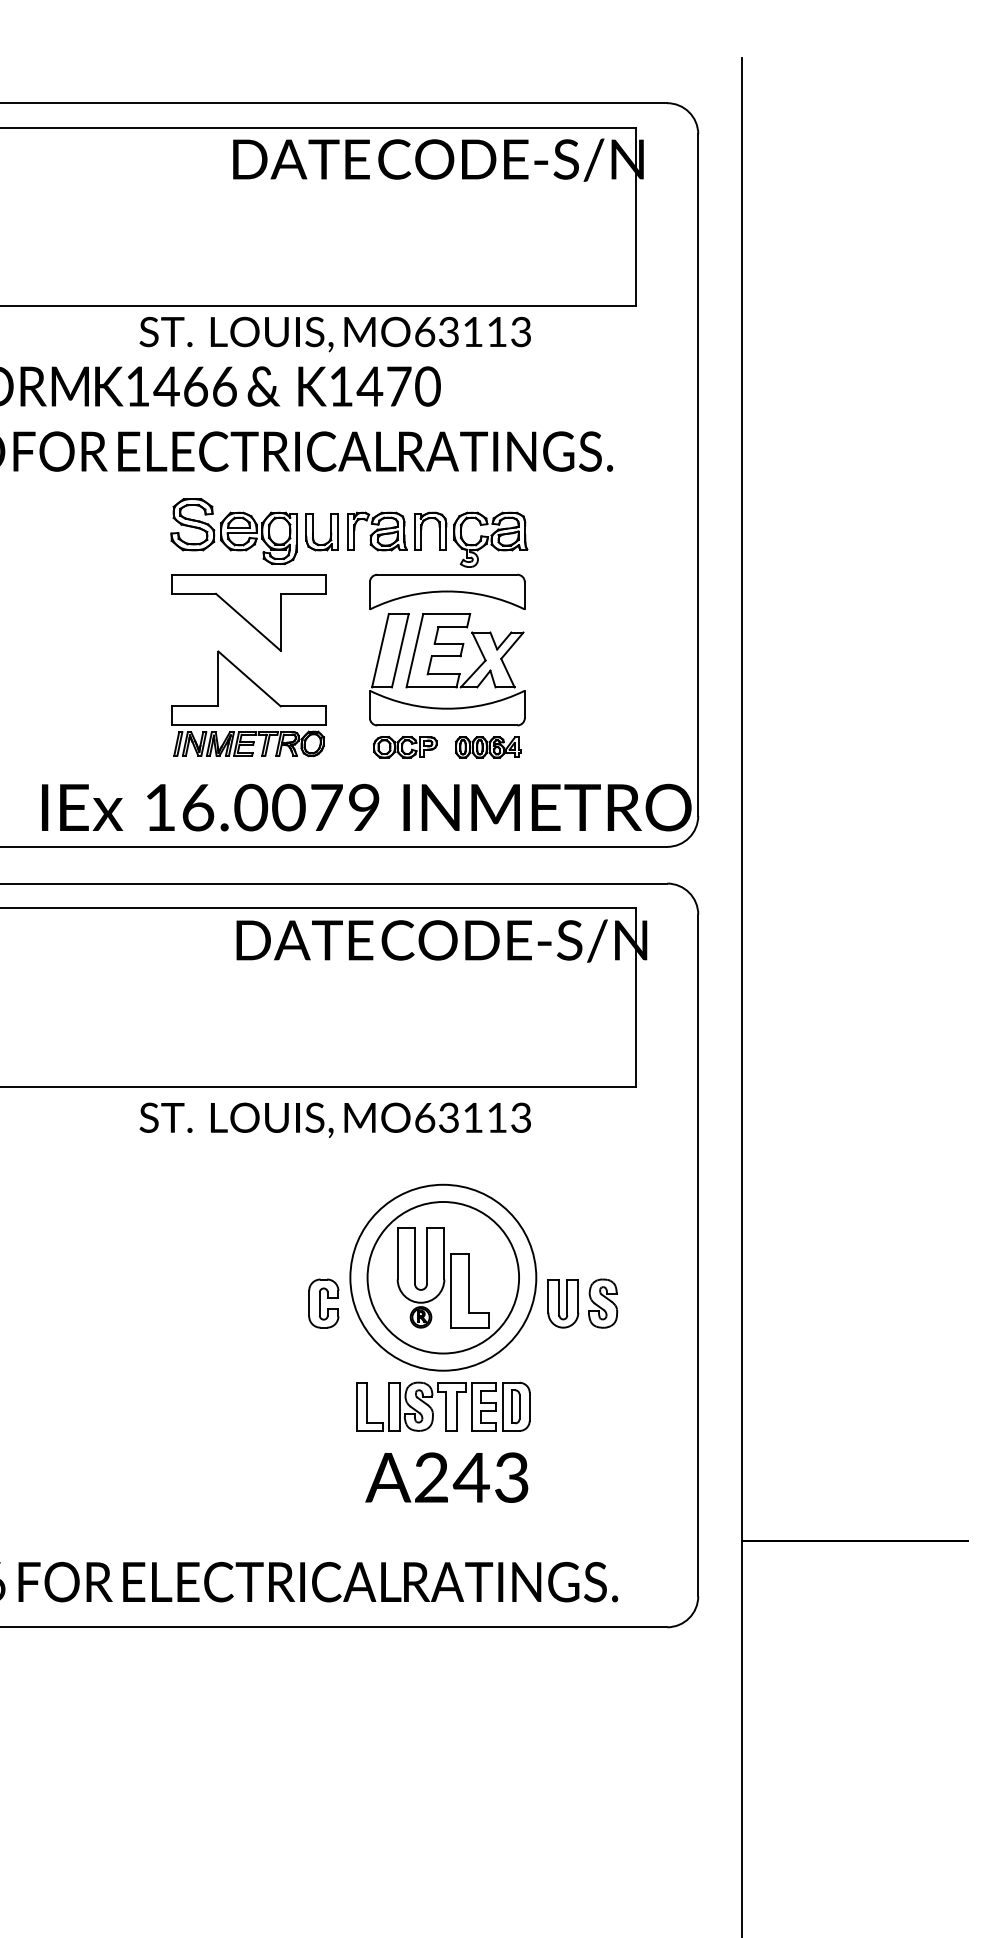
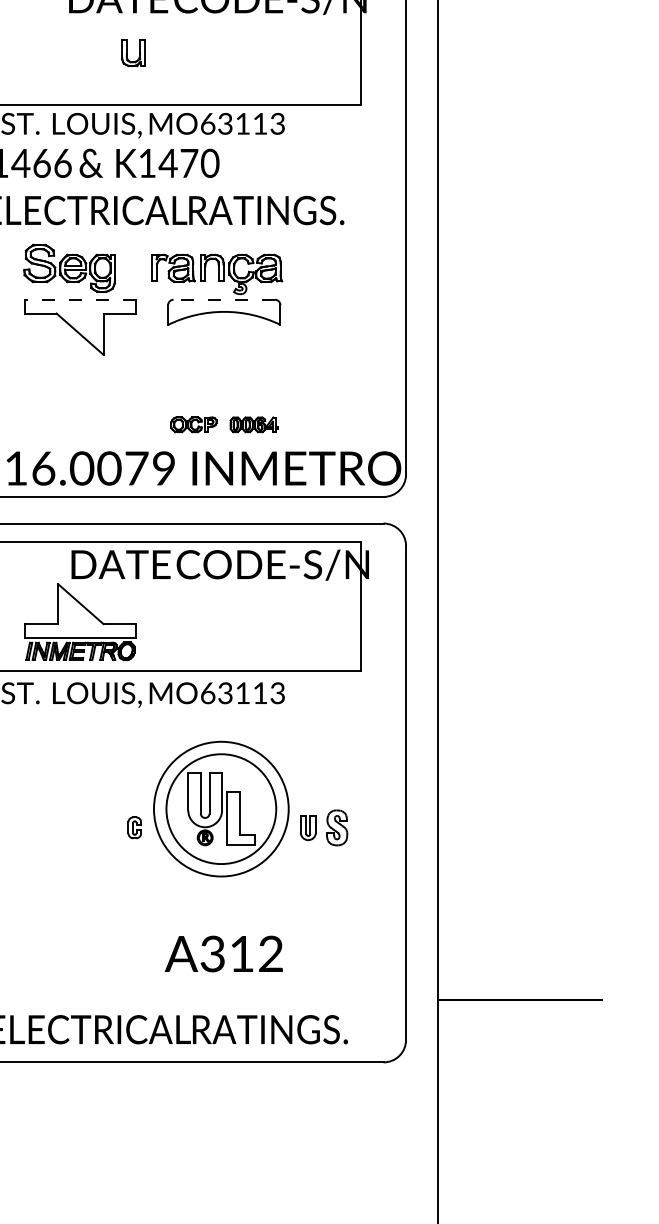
part: (313, 532) -> (127, 53), moved
line: (248, 574) -> (80, 299), solid -> dashed
line: (446, 574) -> (223, 299), solid -> dashed
part: (447, 669) -> (224, 368), removed
part: (248, 703) -> (80, 622), moved
part: (323, 1303) -> (134, 827), size x0.6
part: (563, 1303) -> (308, 827), size x0.7
part: (443, 1406) -> (221, 902), removed
text: (471, 1477) -> (241, 953), A243 -> A312

